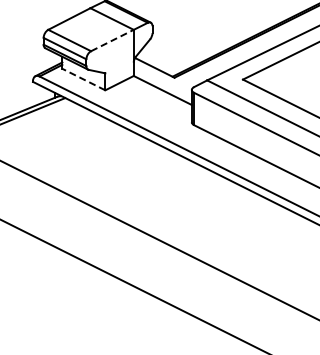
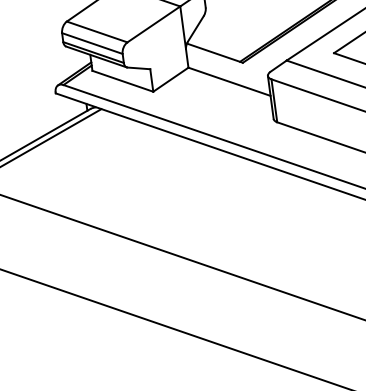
line: (112, 40) -> (153, 24), dashed -> solid
line: (83, 79) -> (122, 81), dashed -> solid

